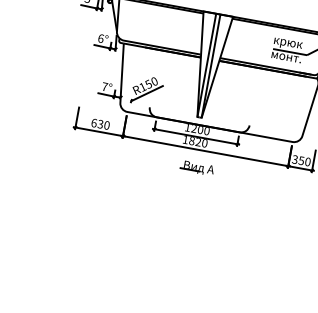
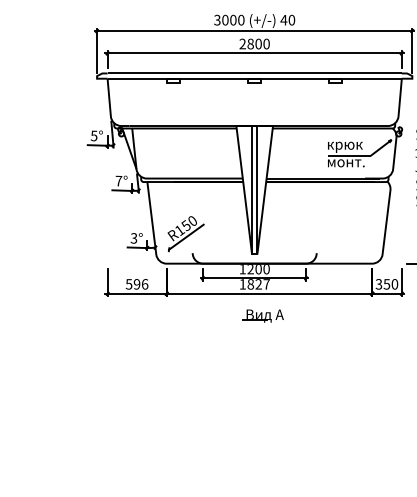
text: (100, 38) -> (118, 180), 6° -> 7°
text: (104, 86) -> (133, 238), 7° -> 3°
text: (100, 124) -> (136, 284), 630 -> 596
text: (204, 143) -> (266, 284), 1820 -> 1827

